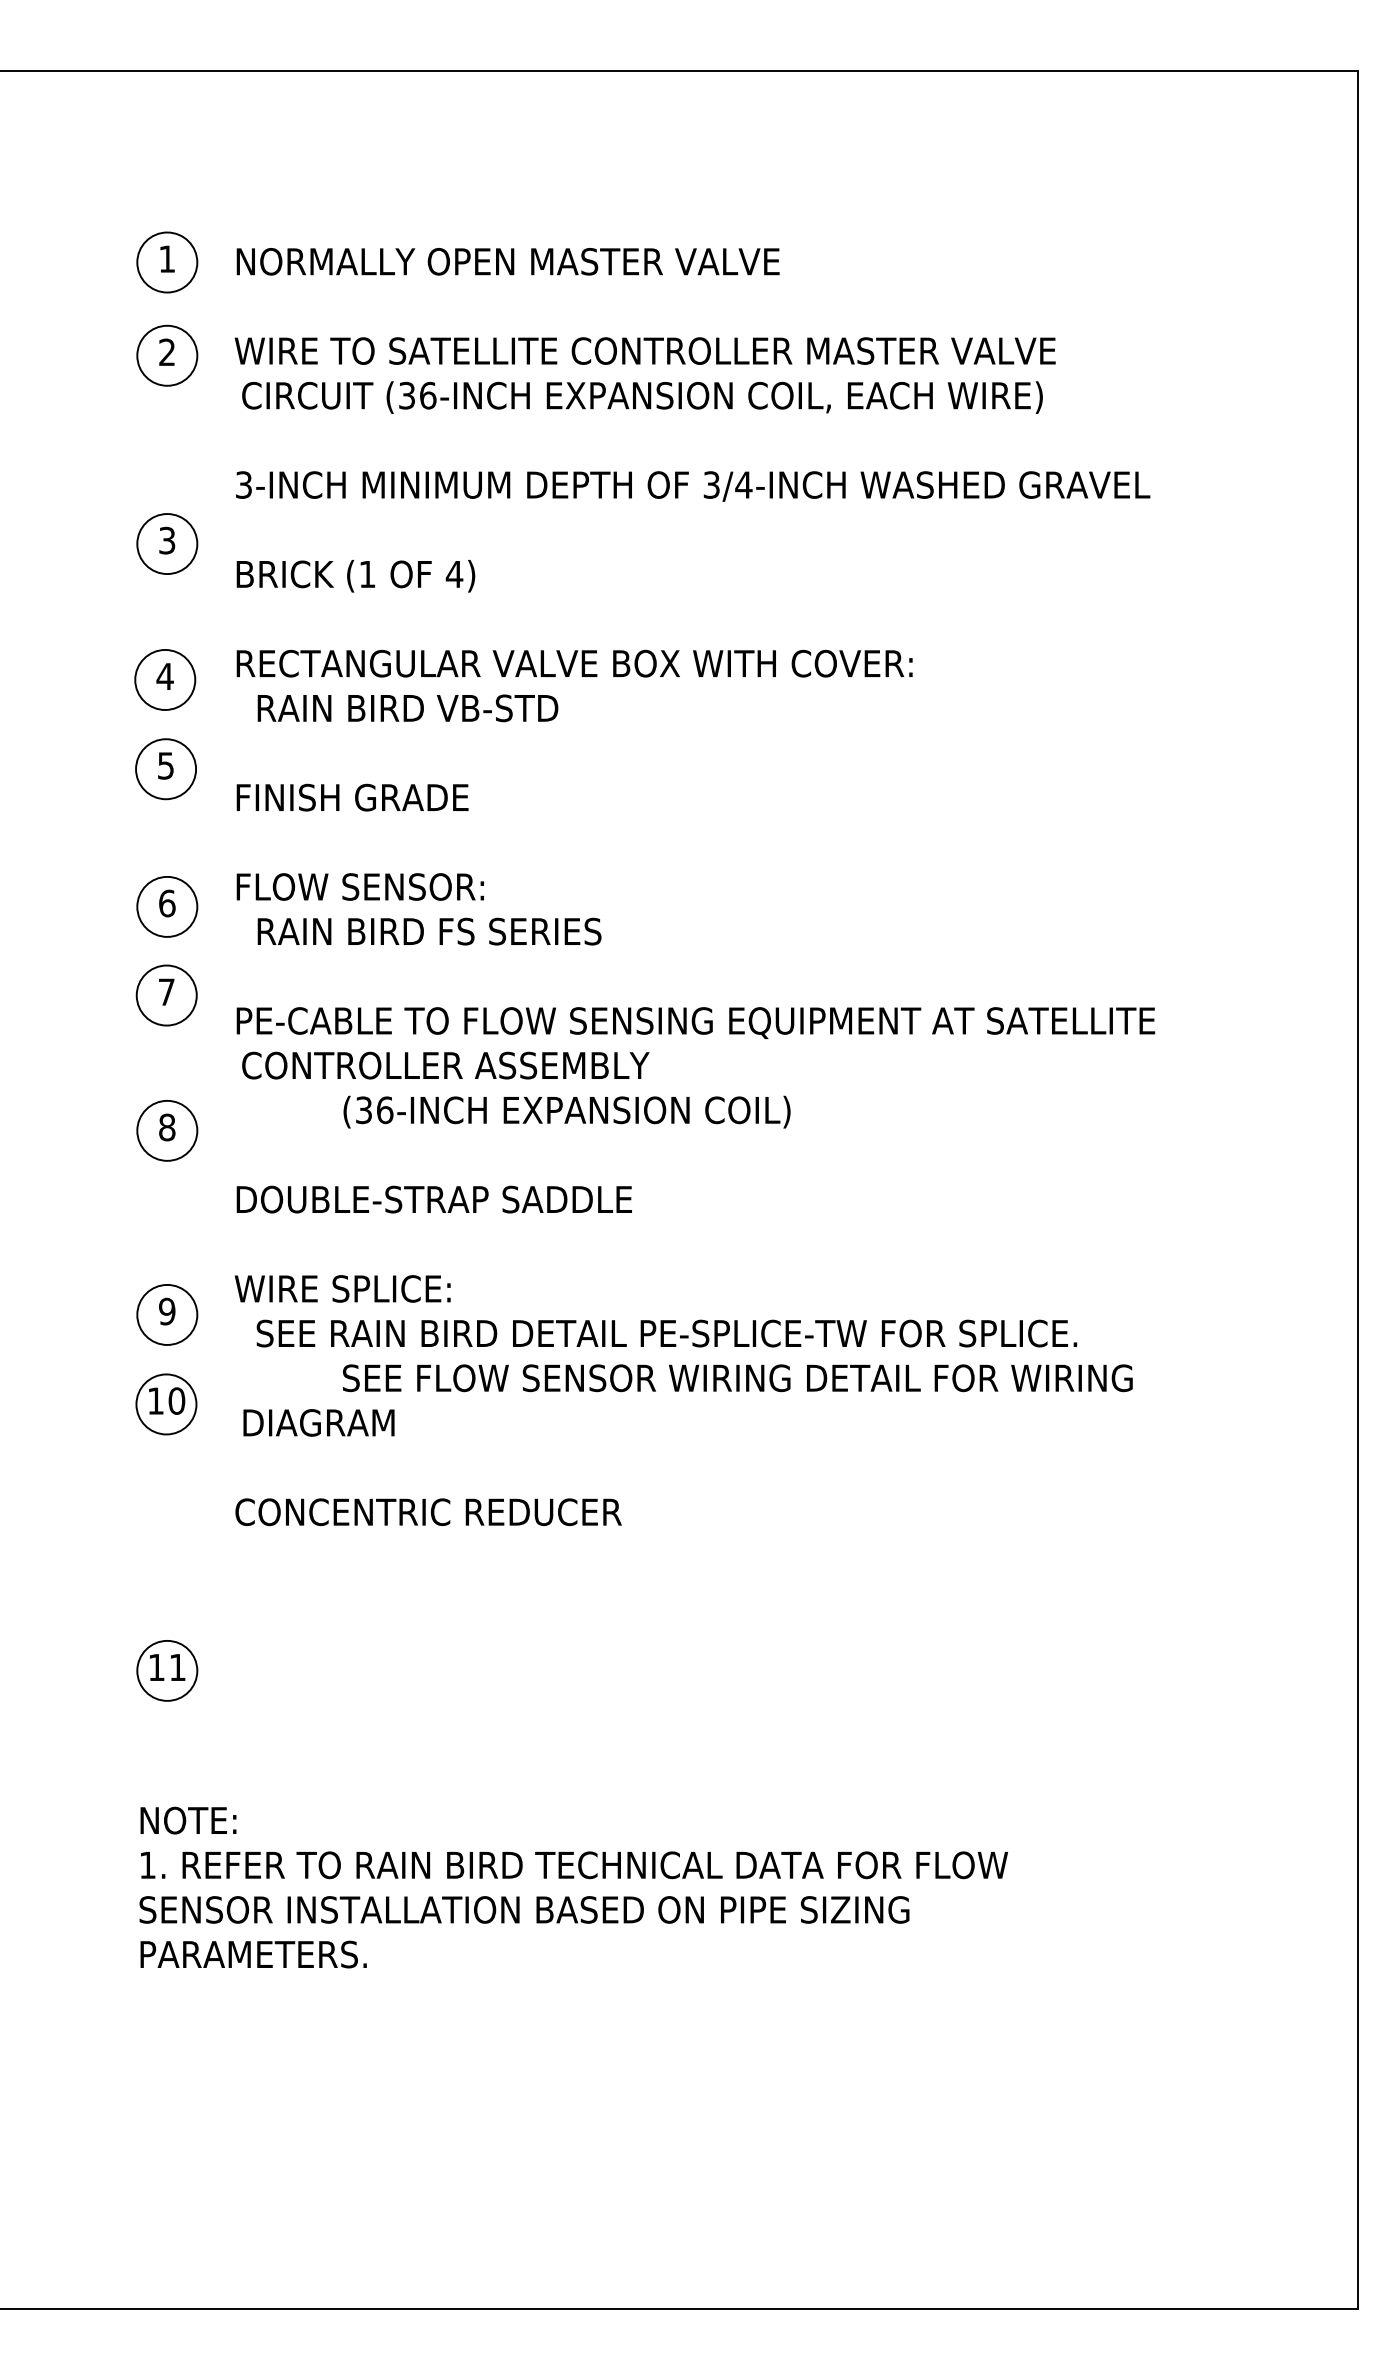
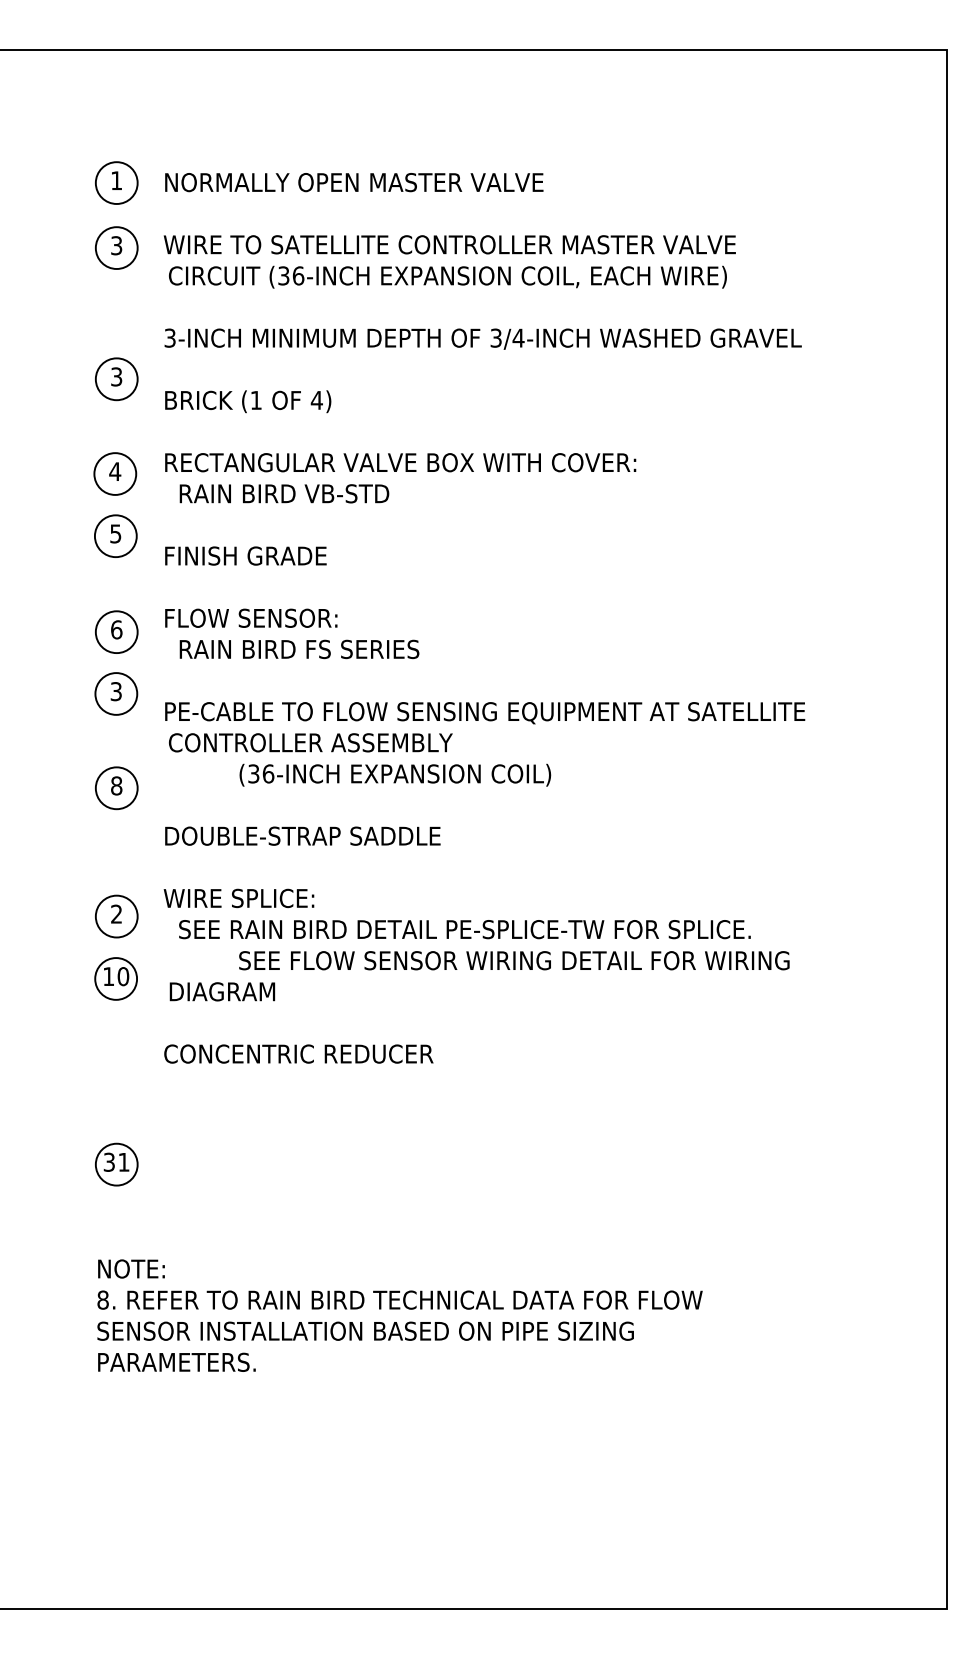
text: (166, 352) -> (116, 245), 2 -> 3
text: (165, 991) -> (115, 691), 7 -> 3
text: (166, 1310) -> (116, 913), 9 -> 2
text: (155, 1666) -> (108, 1161), 11 -> 31
text: (146, 1864) -> (102, 1299), 1. -> 8.

